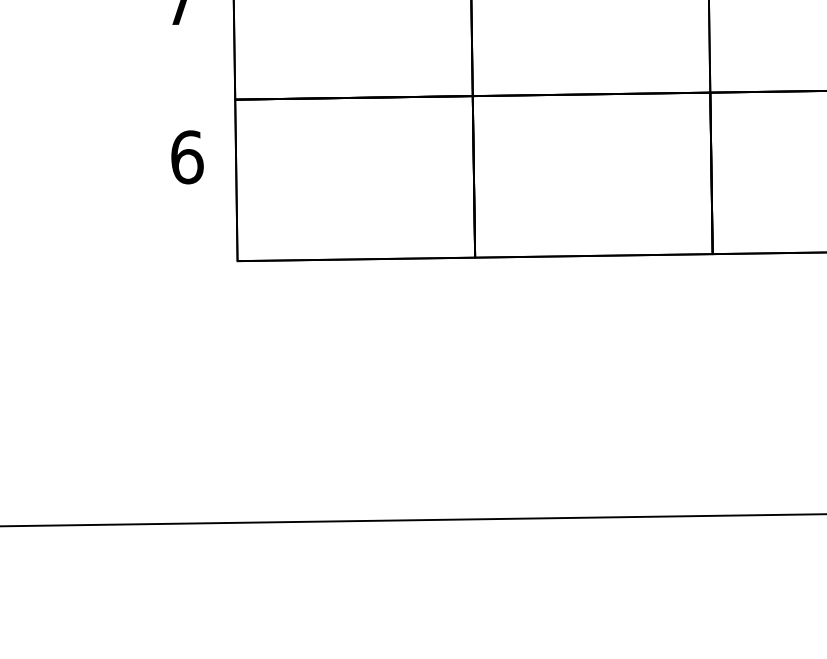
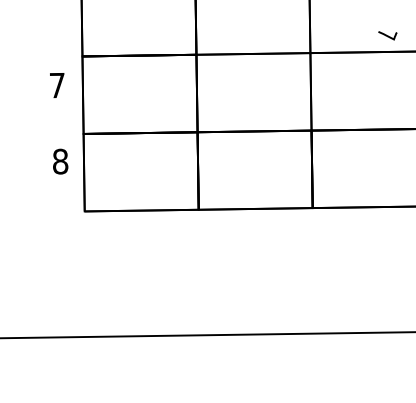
text: (187, 157) -> (60, 161), 6 -> 8

